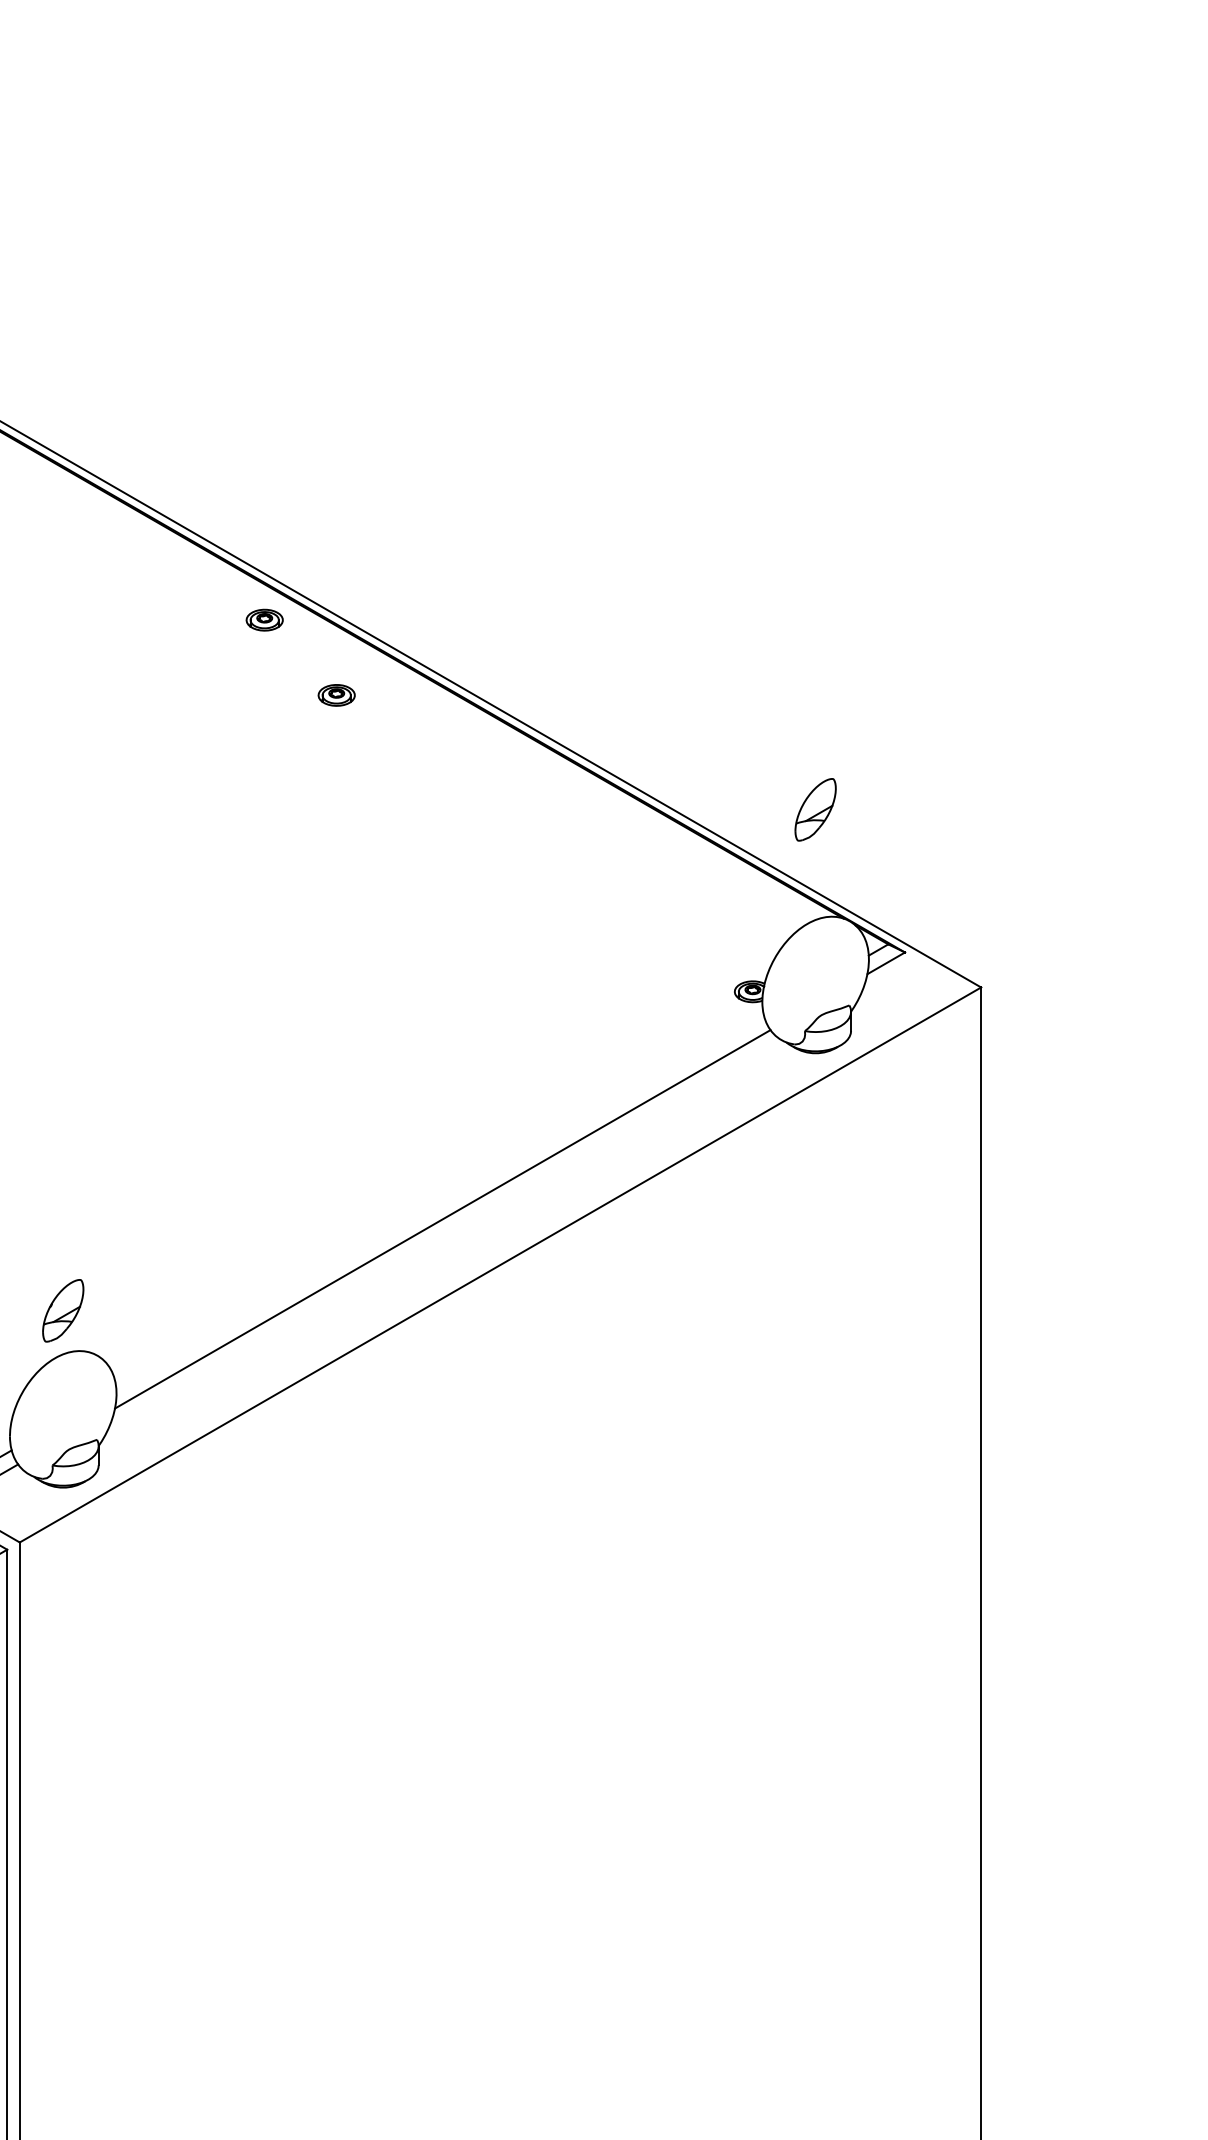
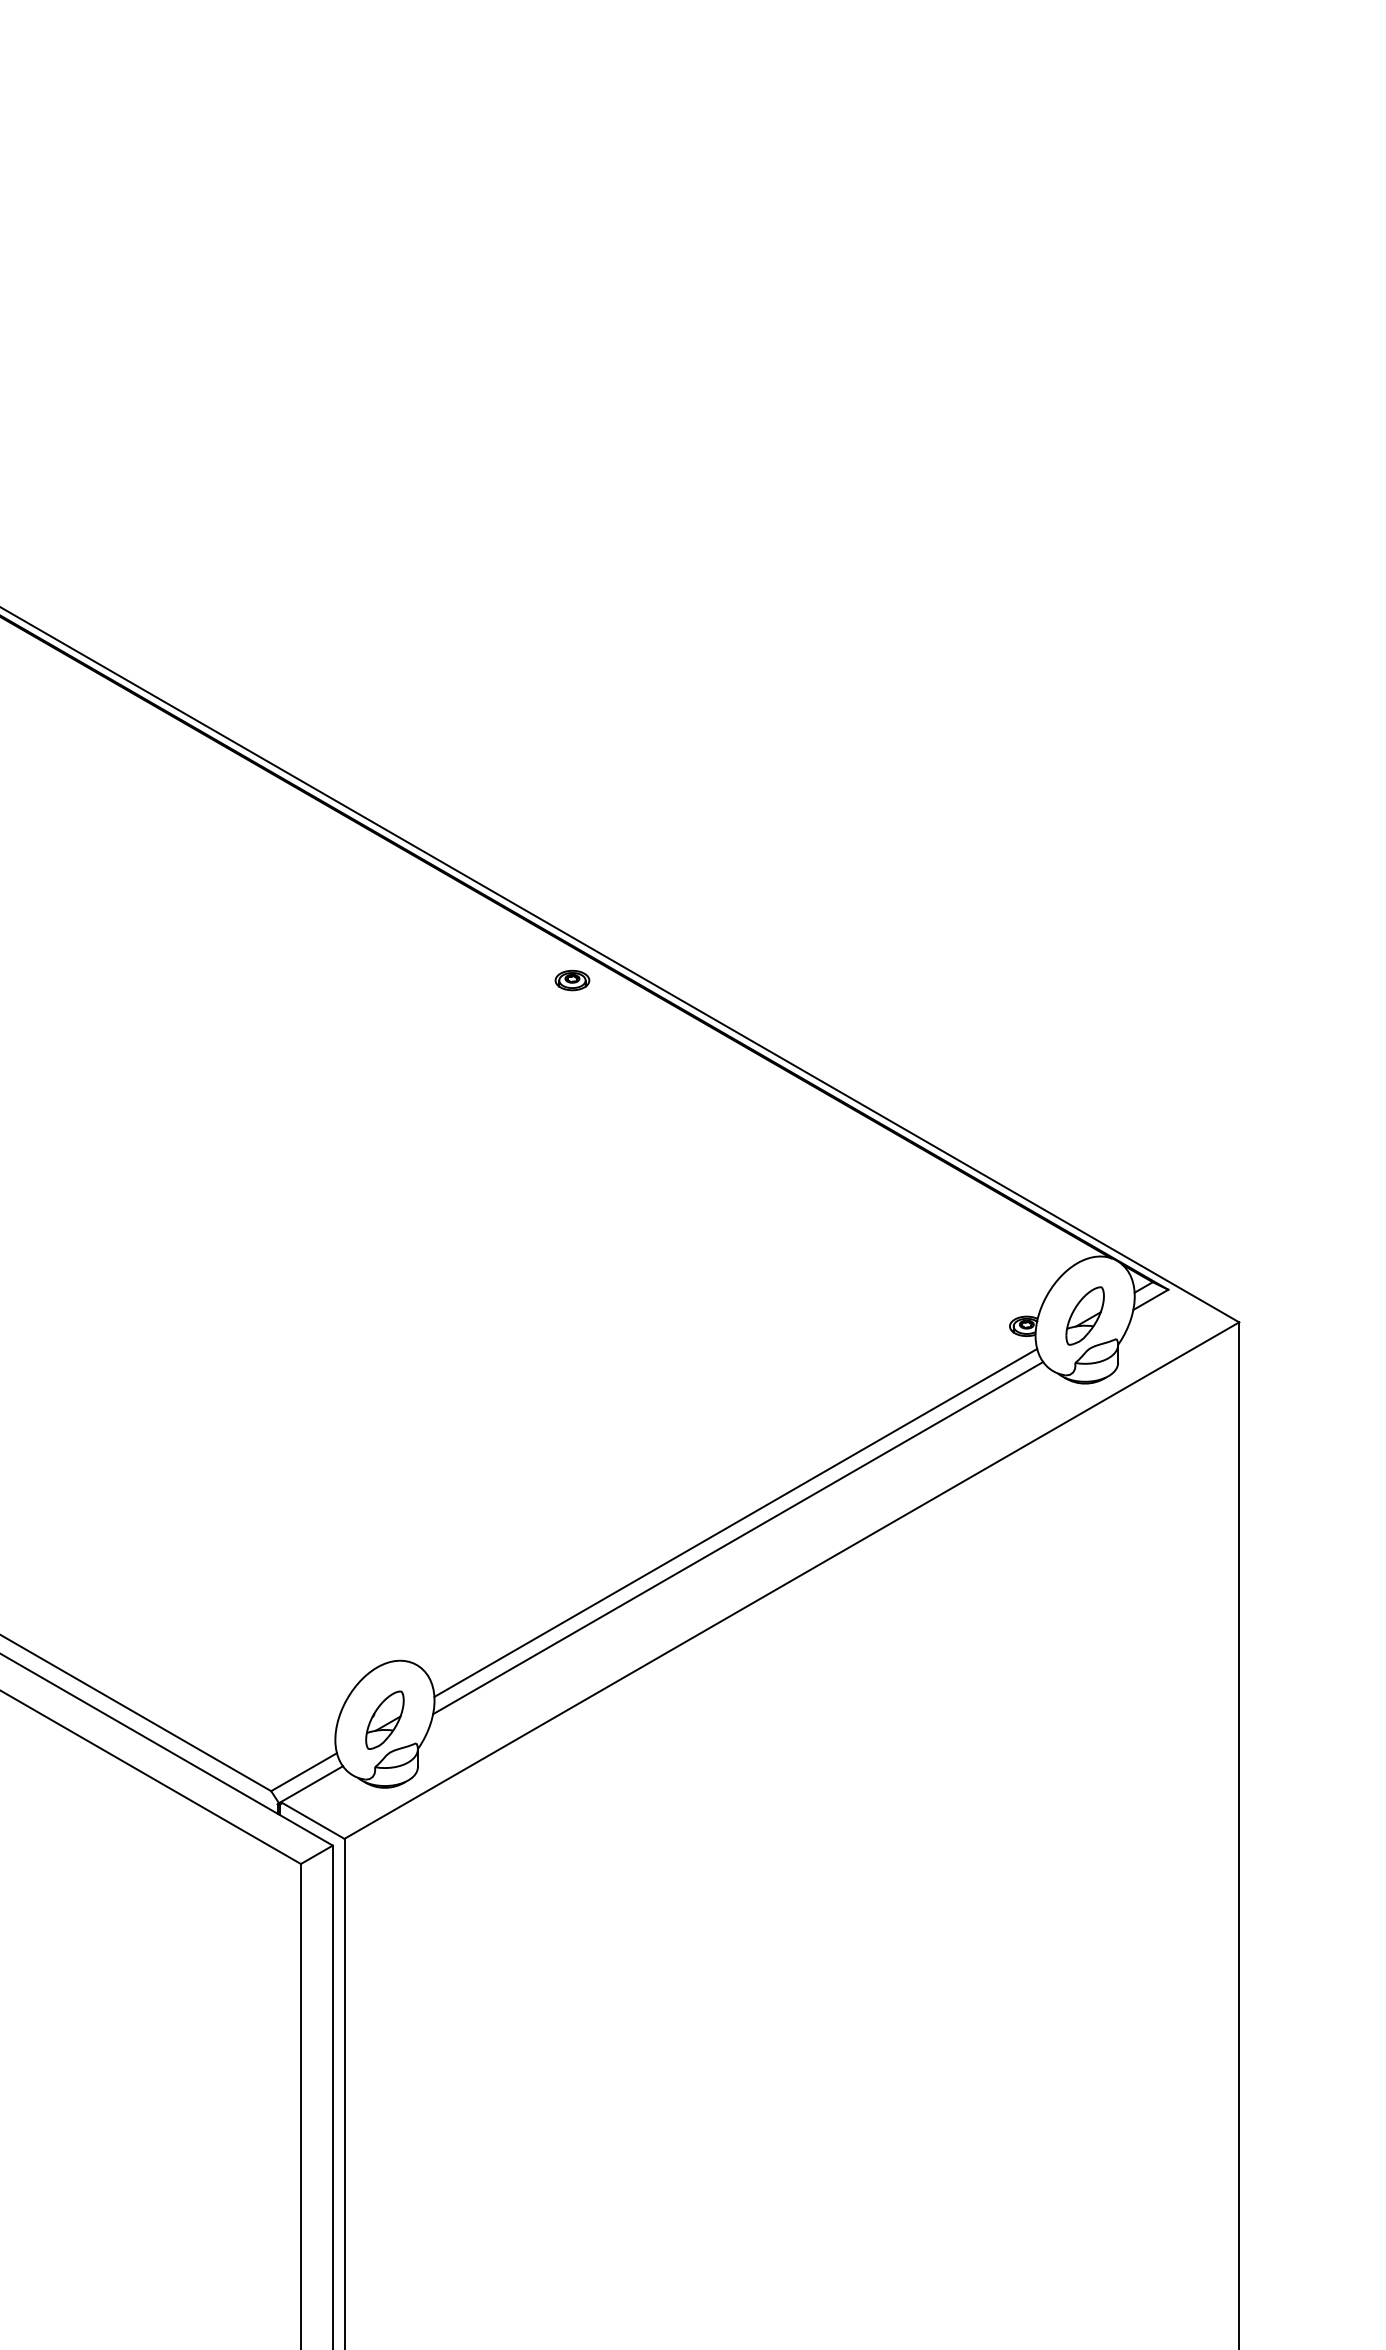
part: (336, 695) -> (639, 1050), removed
part: (814, 809) -> (1084, 1315), moved
line: (439, 1202) -> (735, 1522), added
part: (62, 1309) -> (384, 1719), moved

